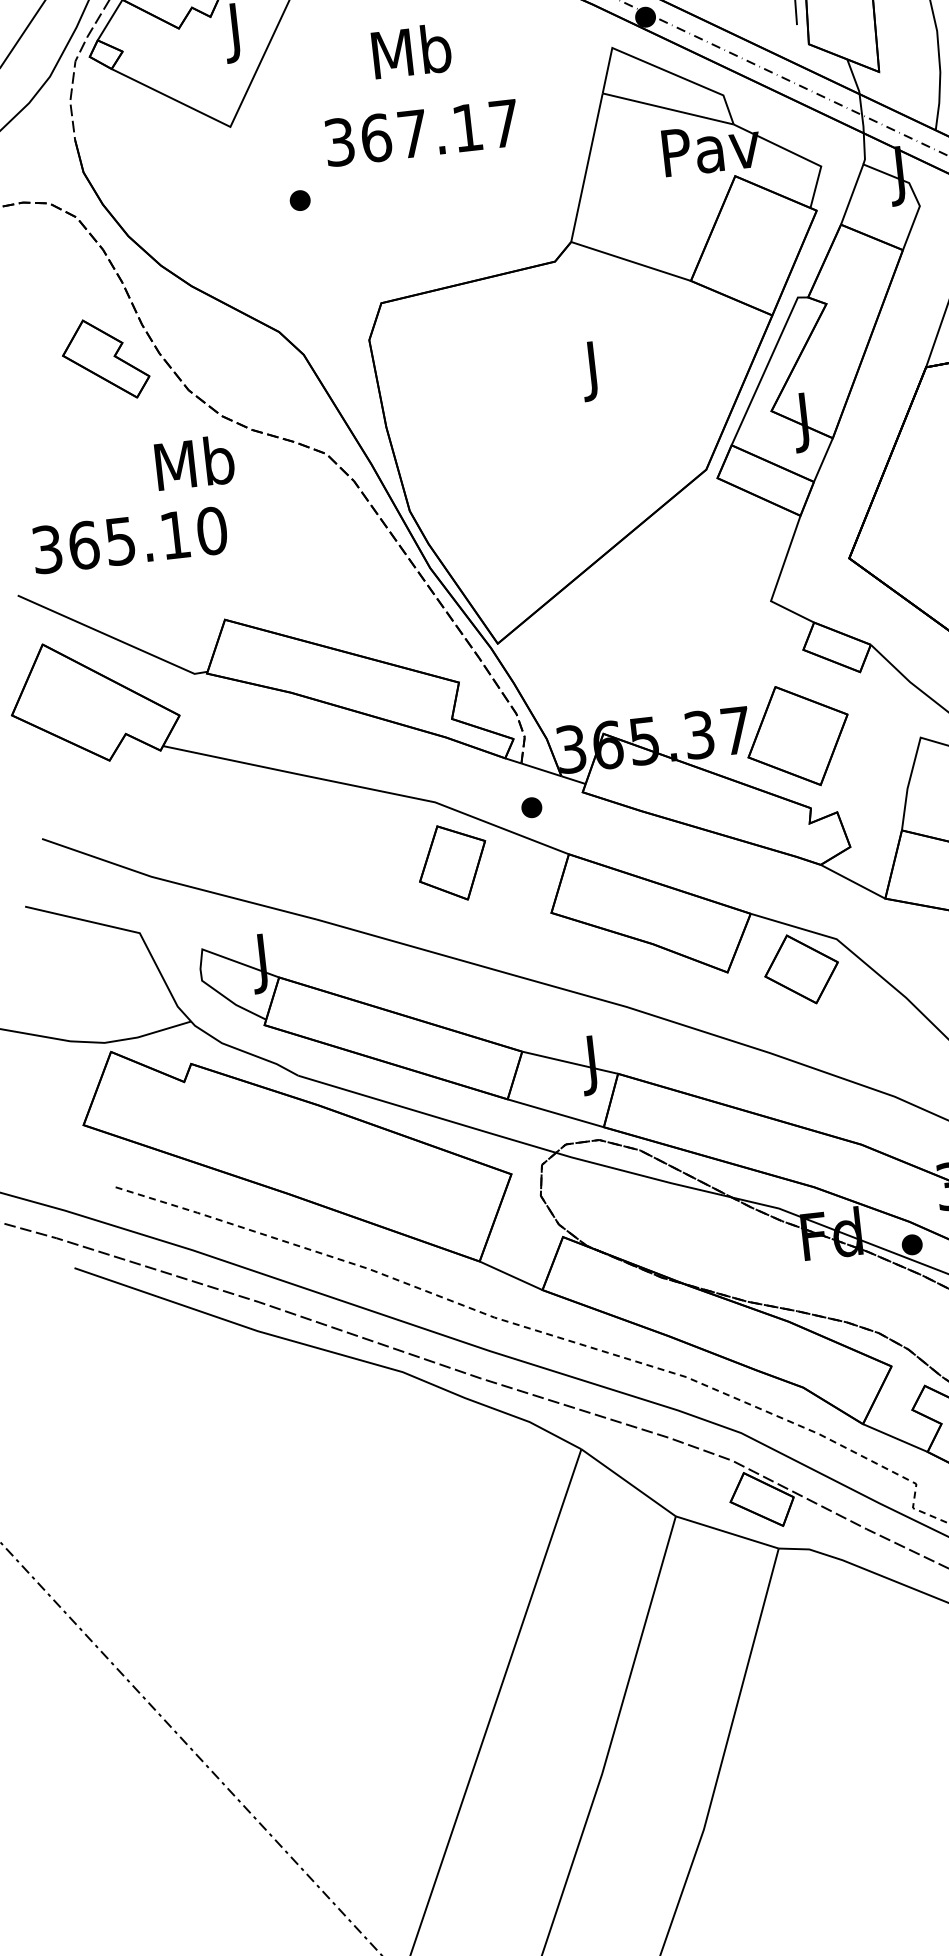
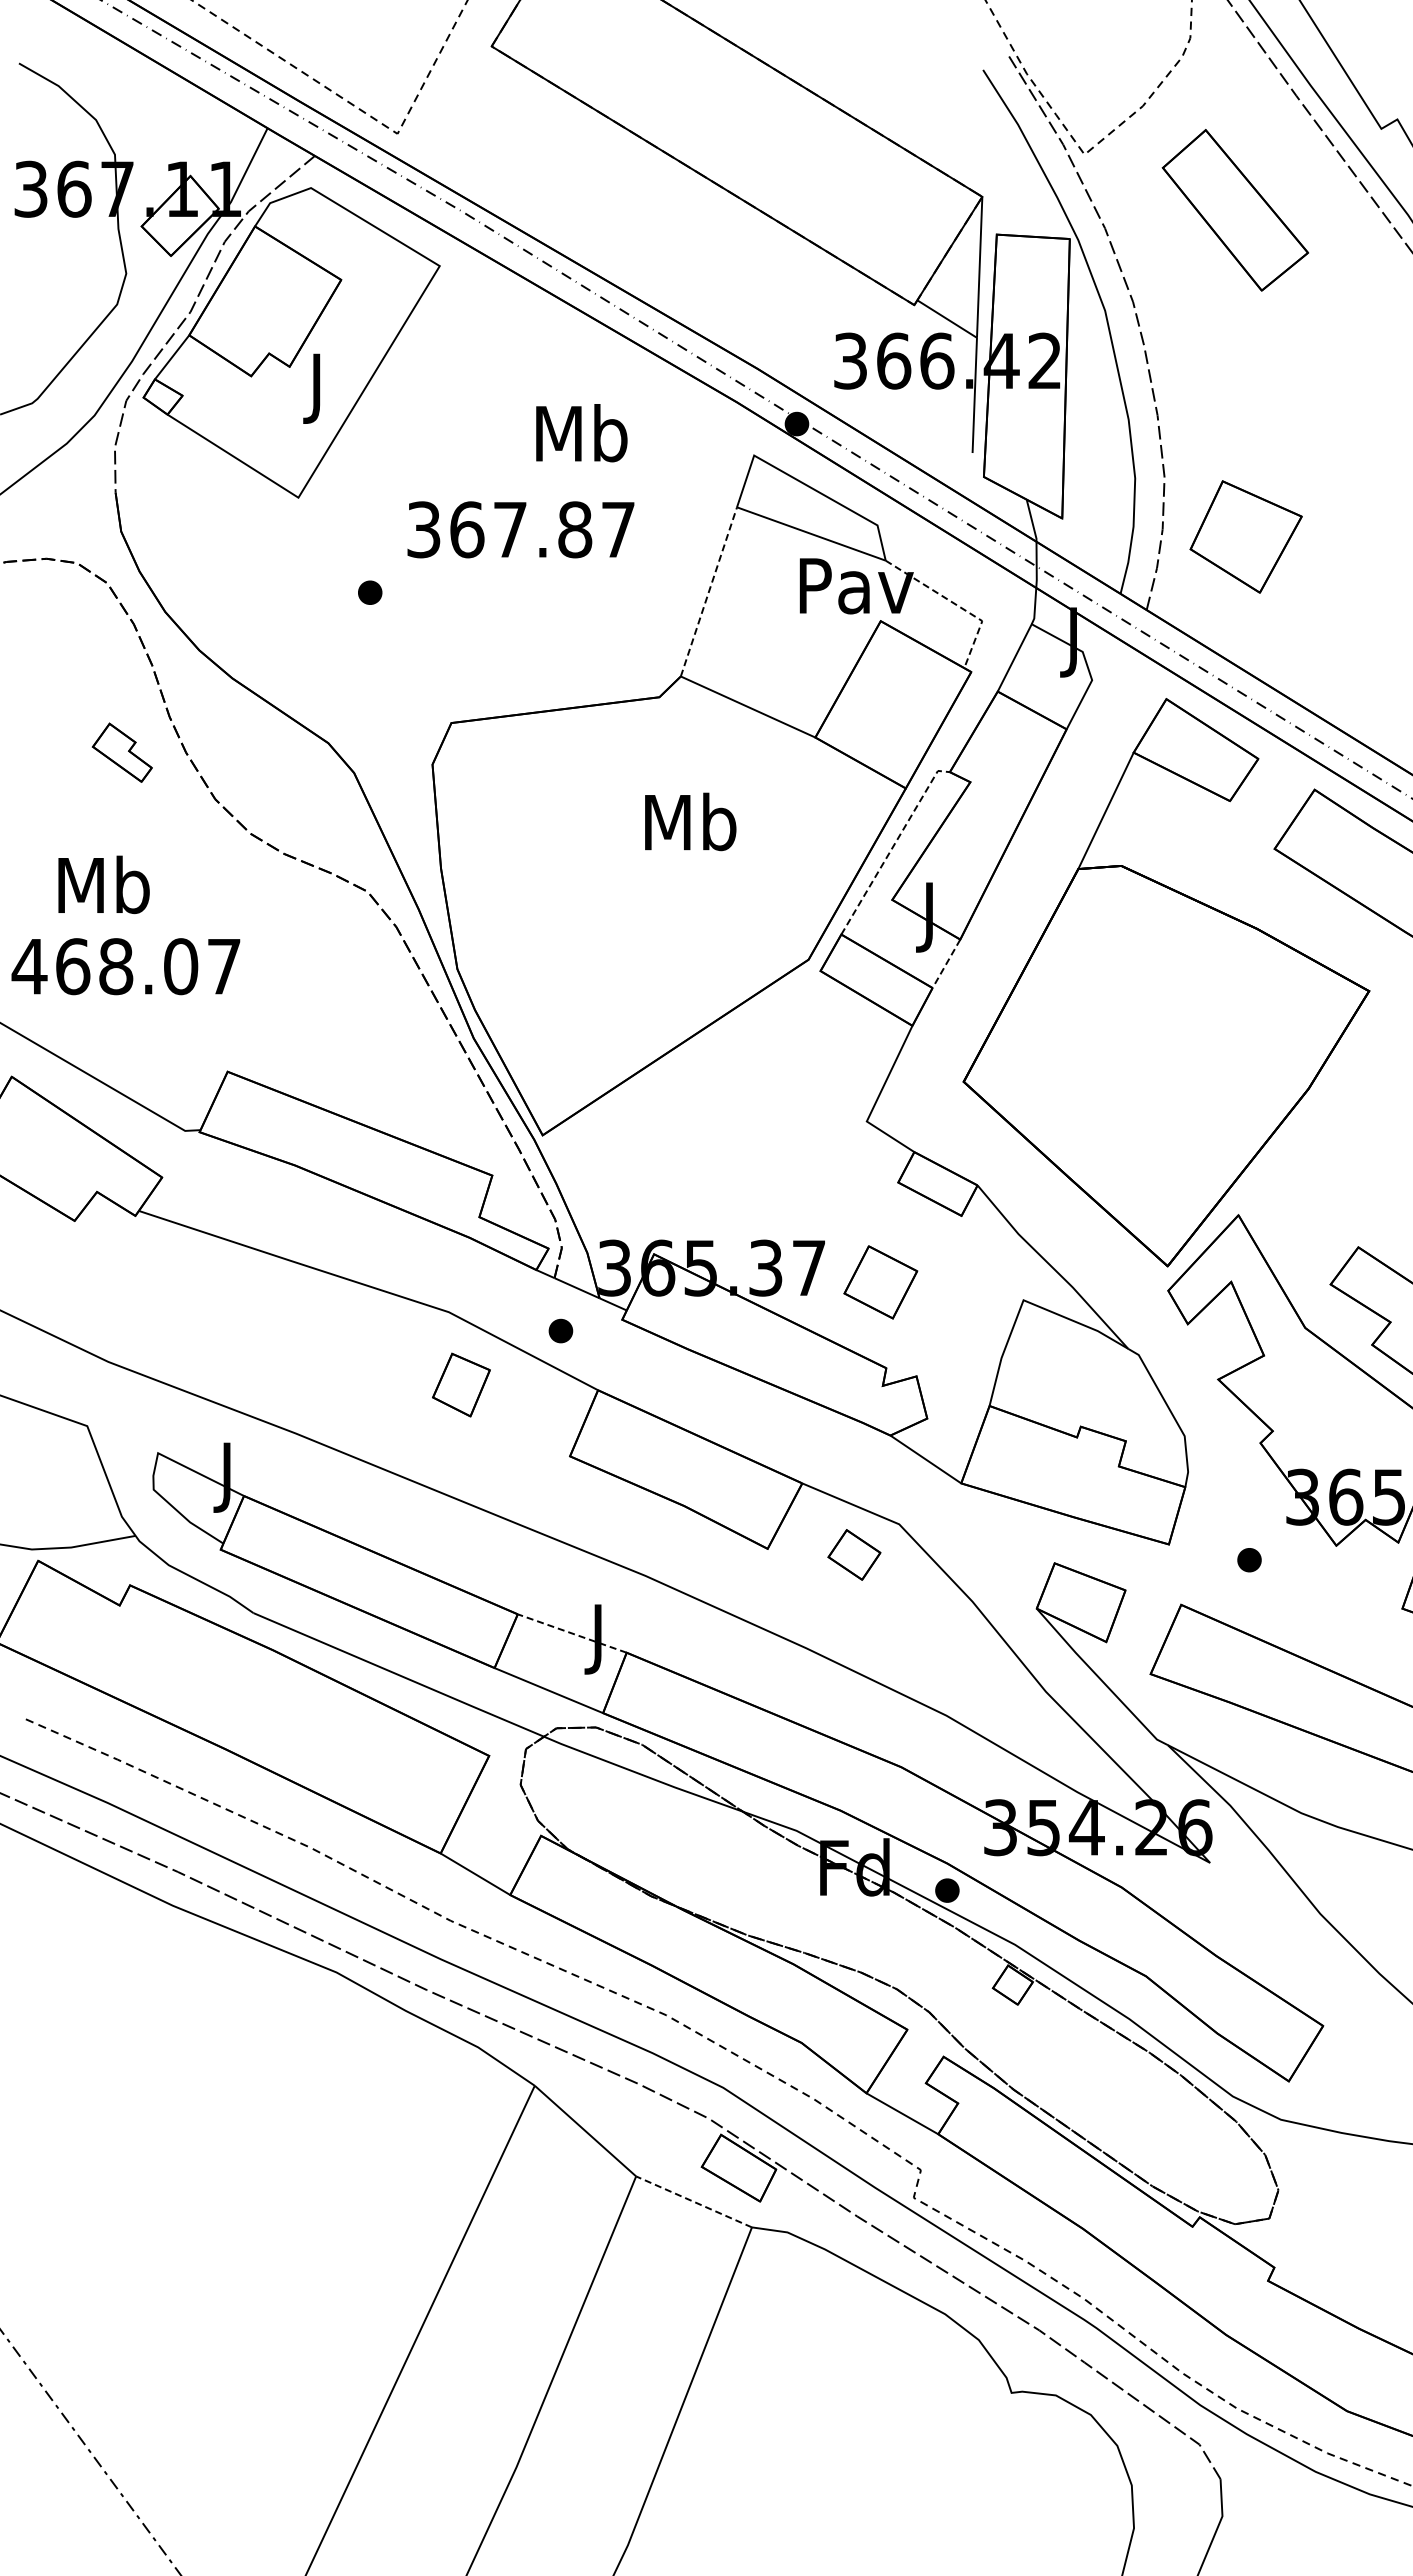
text: (411, 51) -> (581, 433), moved
text: (468, 127) -> (575, 529), 367.17 -> 367.87
line: (797, 154) -> (956, 604), solid -> dashed
line: (587, 167) -> (709, 591), solid -> dashed
part: (105, 359) -> (122, 752), size x0.6
line: (767, 365) -> (893, 846), solid -> dashed
text: (593, 369) -> (690, 828), J -> Mb
line: (823, 459) -> (946, 963), solid -> dashed
text: (194, 462) -> (103, 884), moved
text: (129, 540) -> (126, 966), 365.10 -> 468.07
part: (797, 736) -> (880, 1282), size x0.6
part: (452, 862) -> (461, 1384), size x0.7
part: (801, 969) -> (854, 1554), size x0.6
line: (570, 1062) -> (572, 1633), solid -> dashed
line: (726, 1532) -> (693, 2201), solid -> dashed

